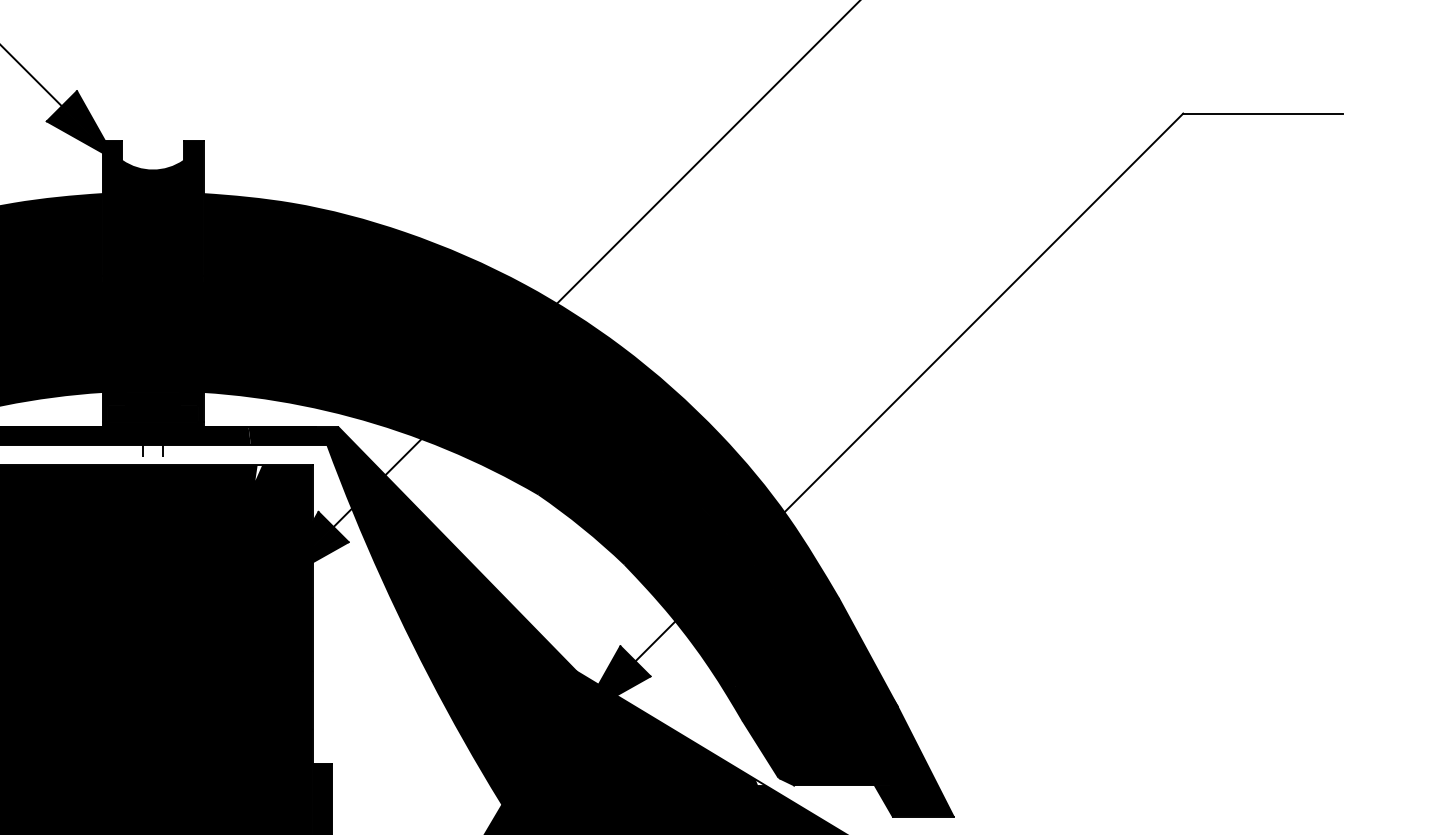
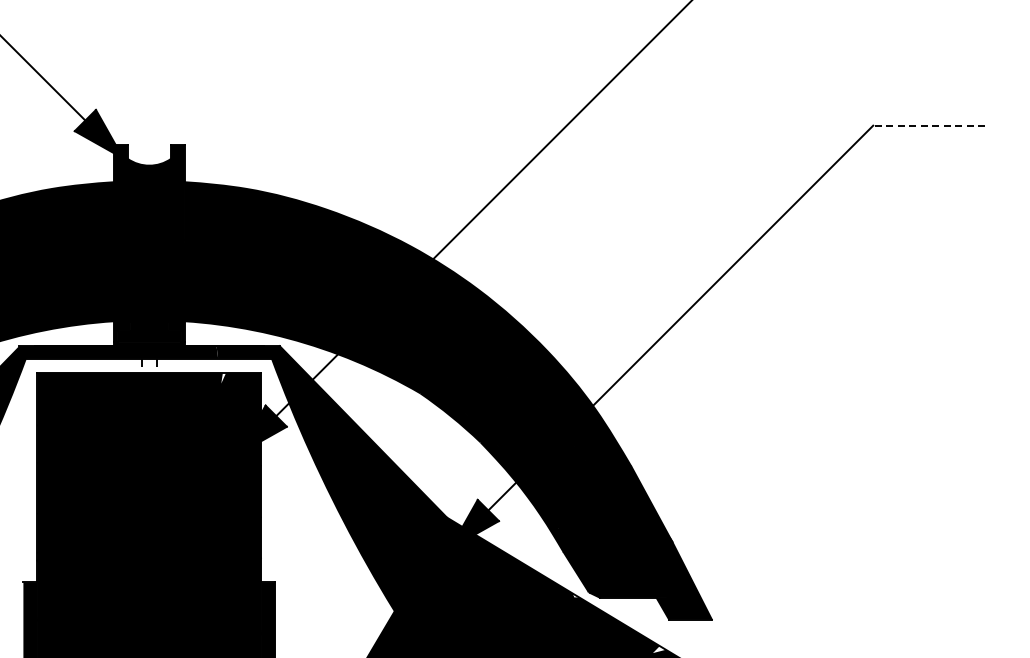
line: (1261, 113) -> (928, 125), solid -> dashed

